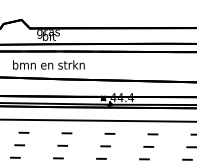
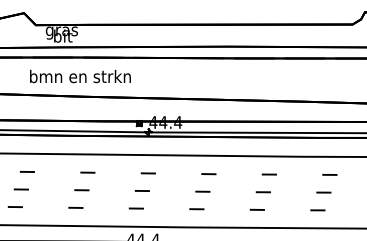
text: (48, 64) -> (80, 76), moved

